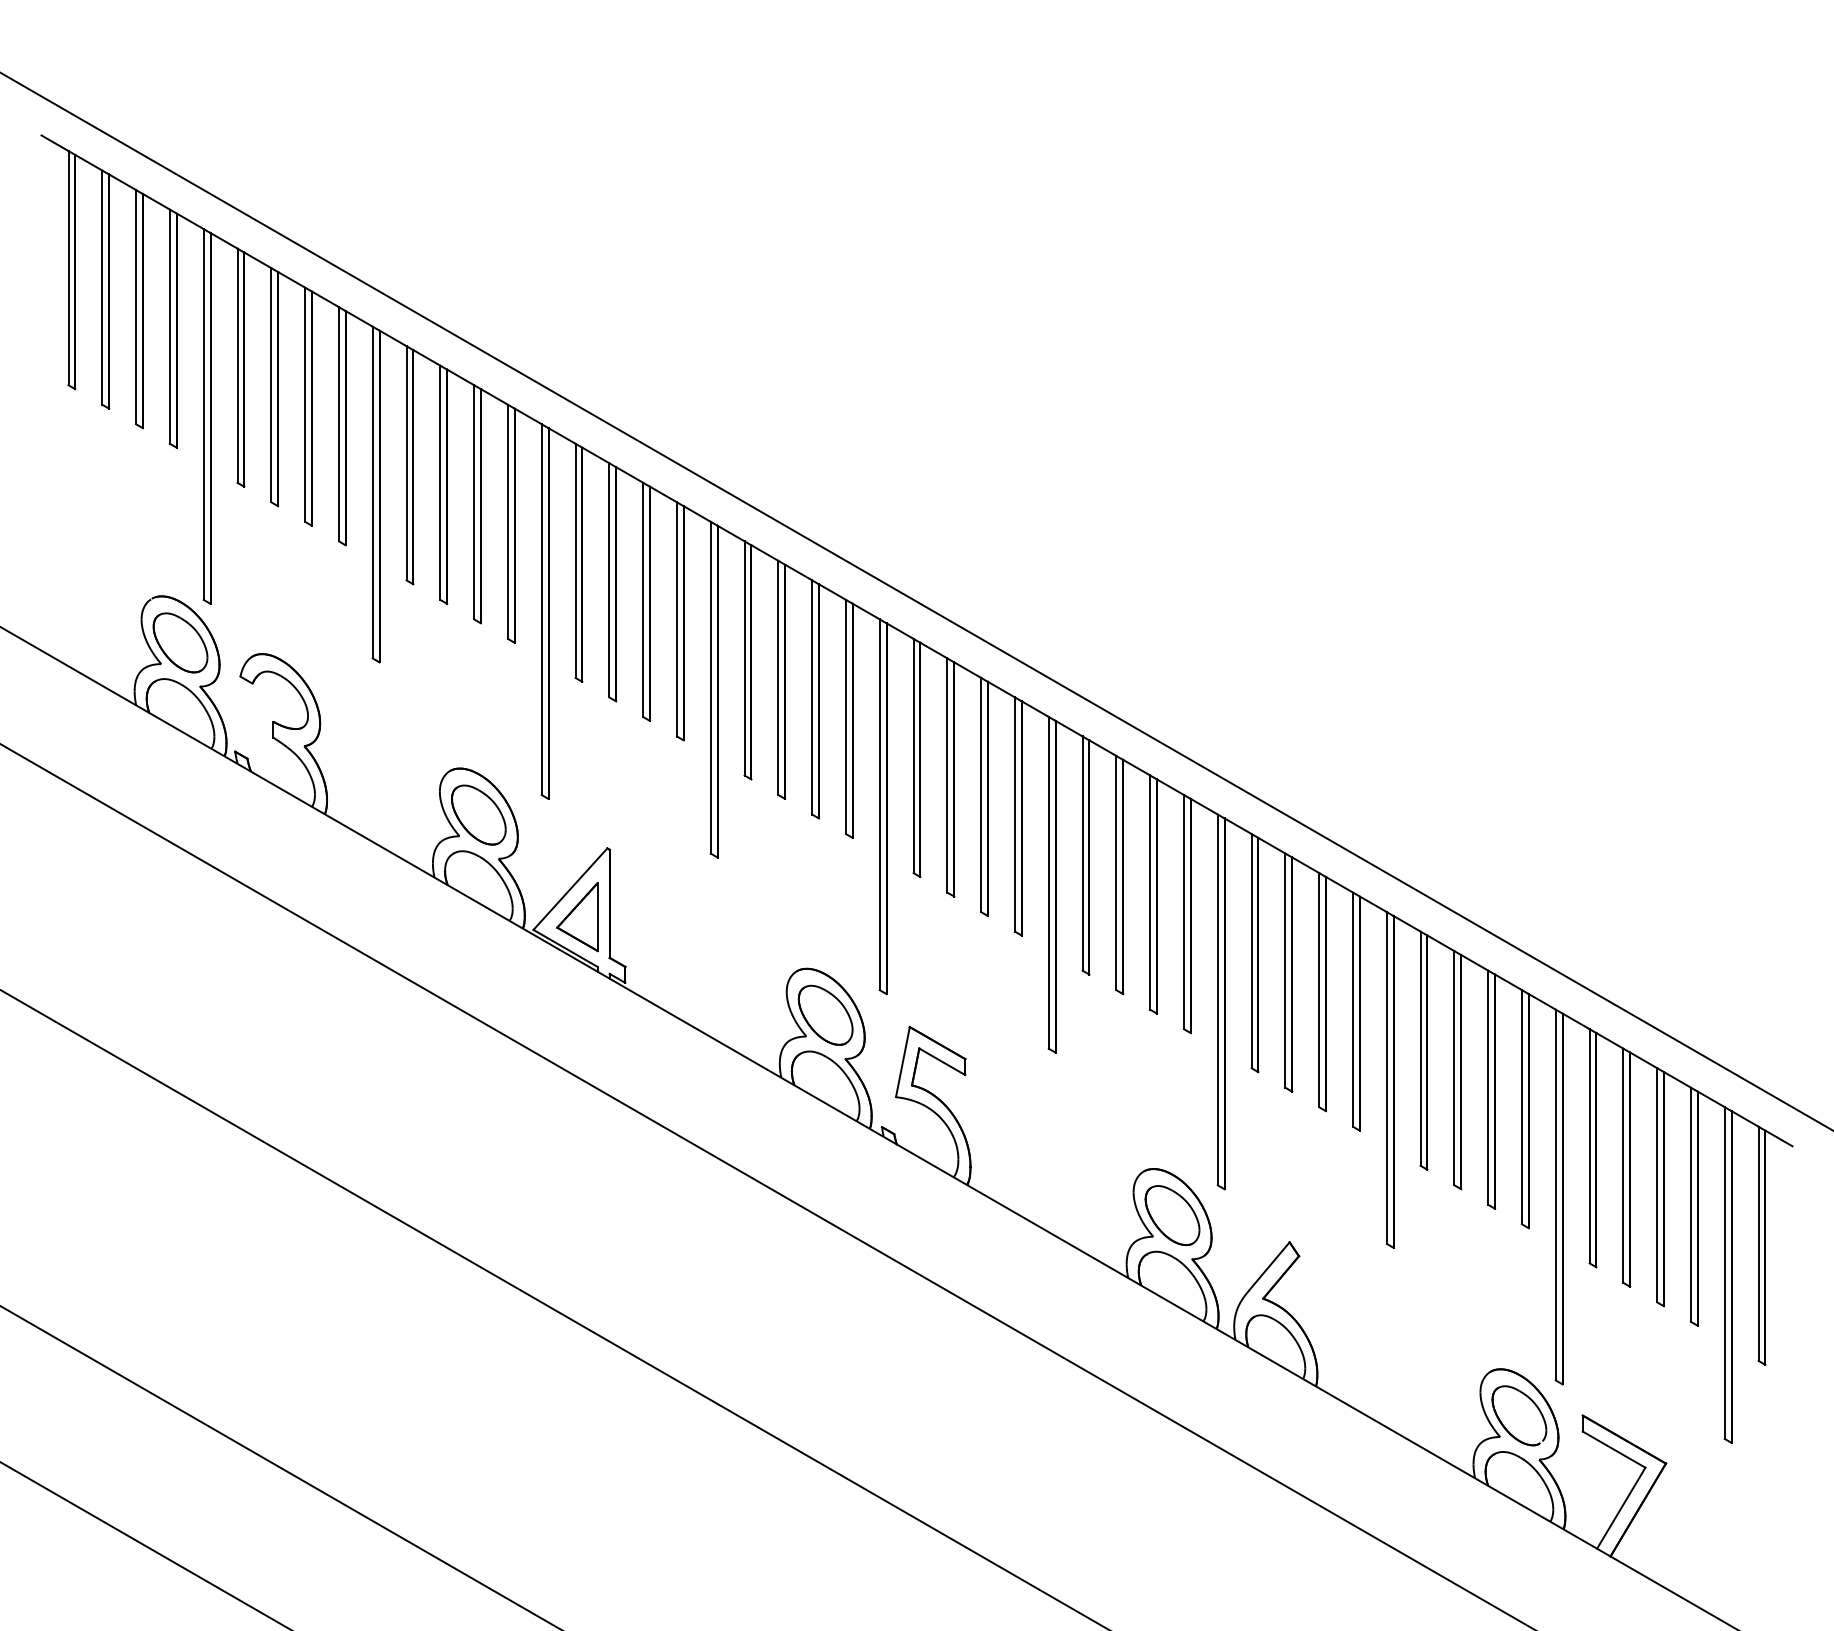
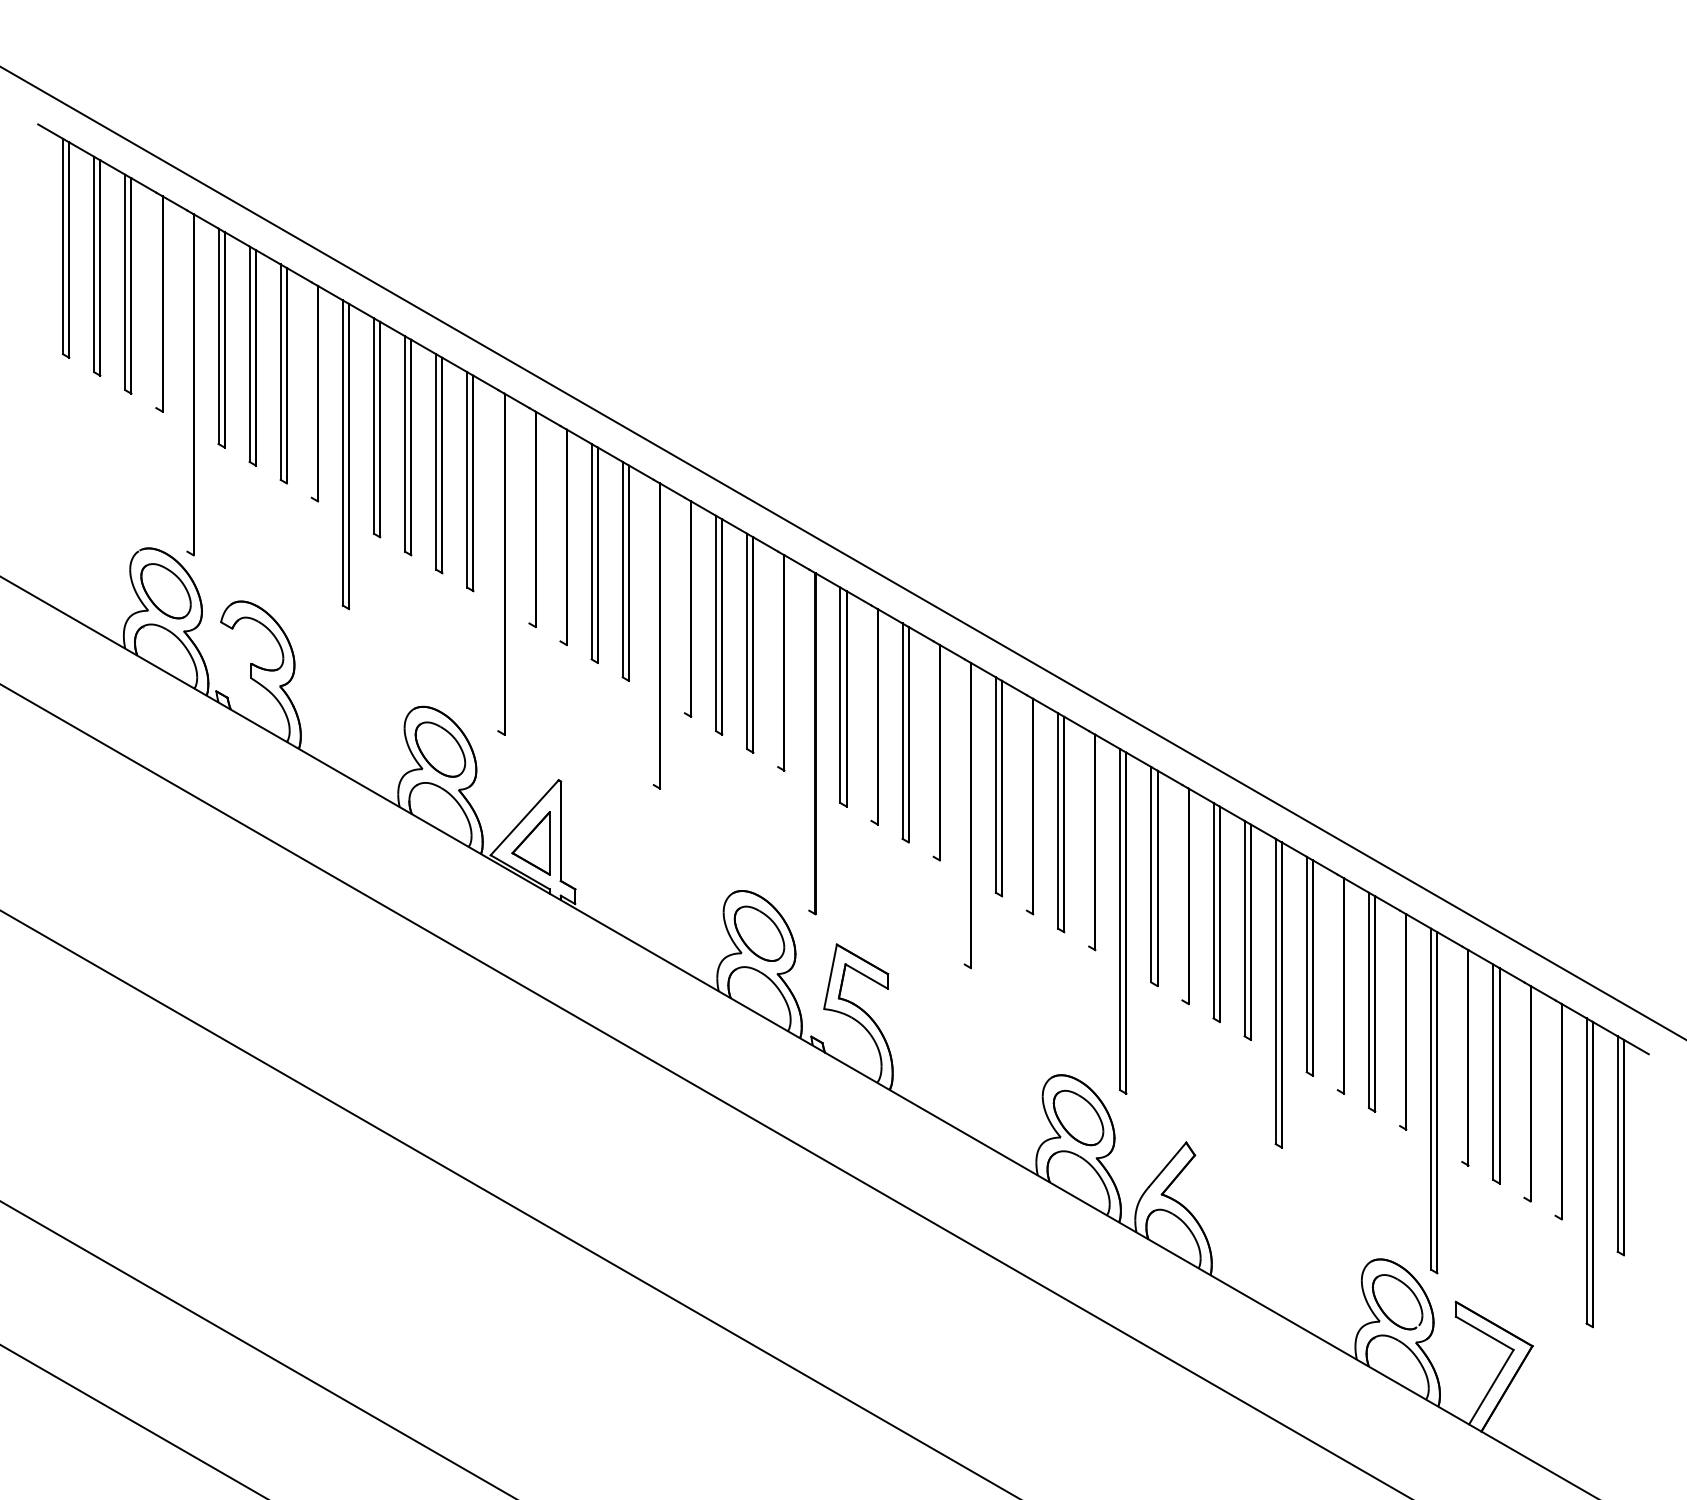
line: (170, 326) -> (156, 300), removed
line: (203, 413) -> (187, 380), removed
line: (338, 423) -> (311, 389), removed
line: (575, 560) -> (529, 515), removed
line: (609, 580) -> (560, 533), removed
line: (541, 609) -> (498, 560), removed
line: (744, 658) -> (684, 605), removed
line: (710, 687) -> (653, 632), removed
line: (846, 717) -> (778, 659), removed
line: (947, 774) -> (871, 712), removed
line: (880, 804) -> (809, 739), removed
line: (1014, 813) -> (933, 748), removed
line: (1115, 872) -> (1026, 802), removed
line: (1048, 882) -> (964, 811), removed
line: (1184, 911) -> (1089, 838), removed
line: (1285, 970) -> (1182, 892), removed
line: (1454, 1068) -> (1337, 982), removed
line: (1522, 1107) -> (1400, 1018), removed
line: (1589, 1145) -> (1462, 1053), removed
line: (1657, 1184) -> (1524, 1089), removed
line: (1691, 1204) -> (1555, 1107), removed

